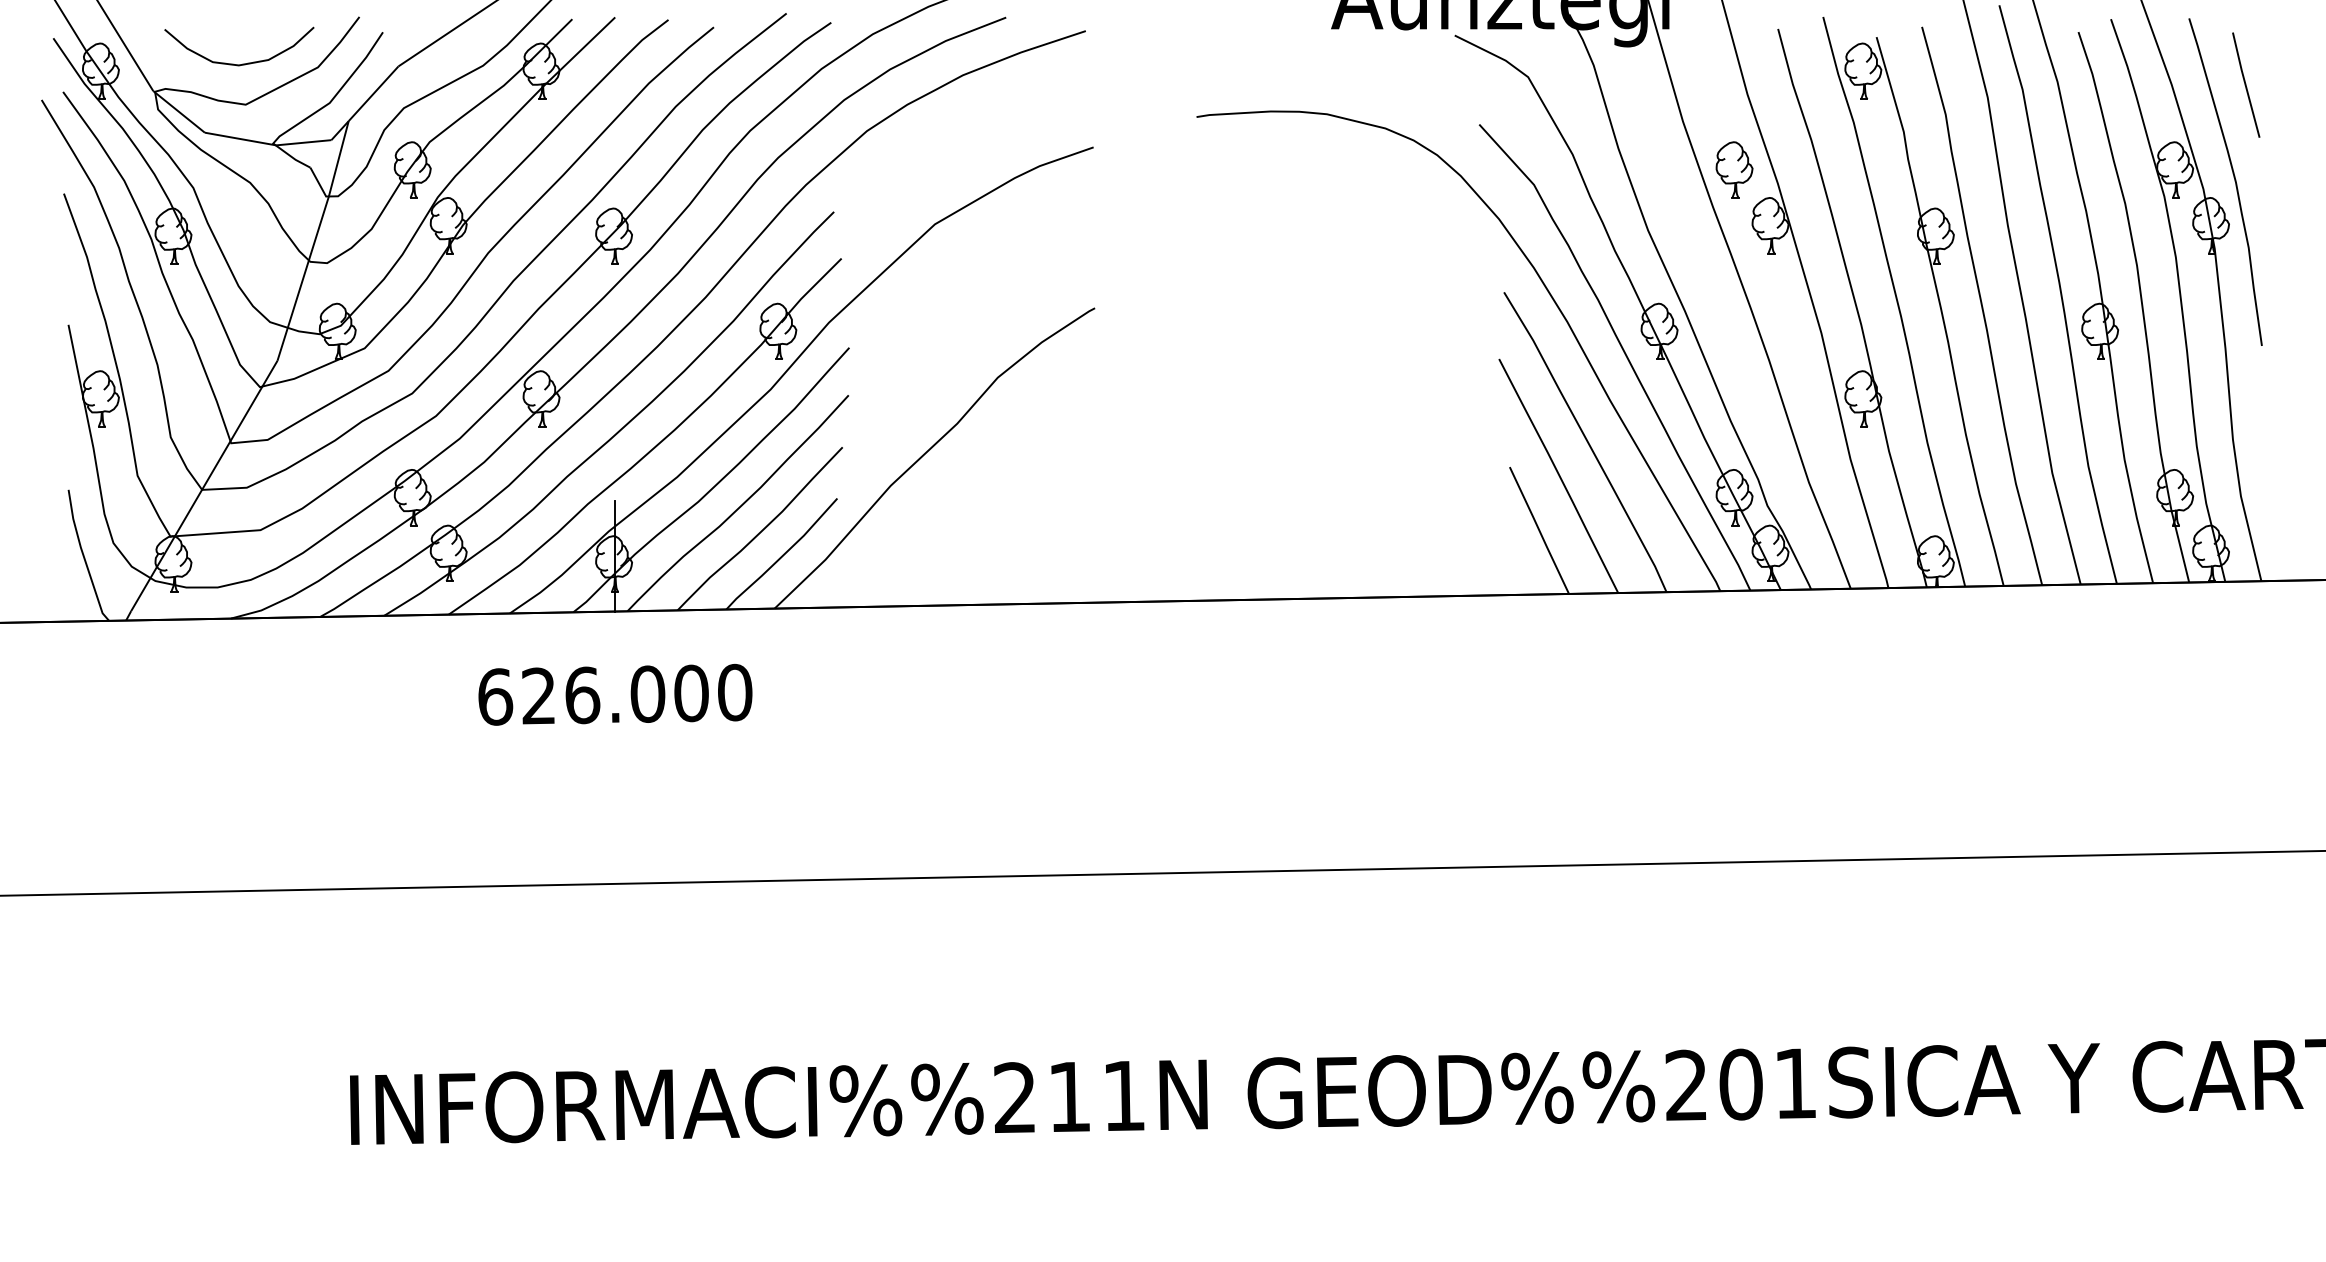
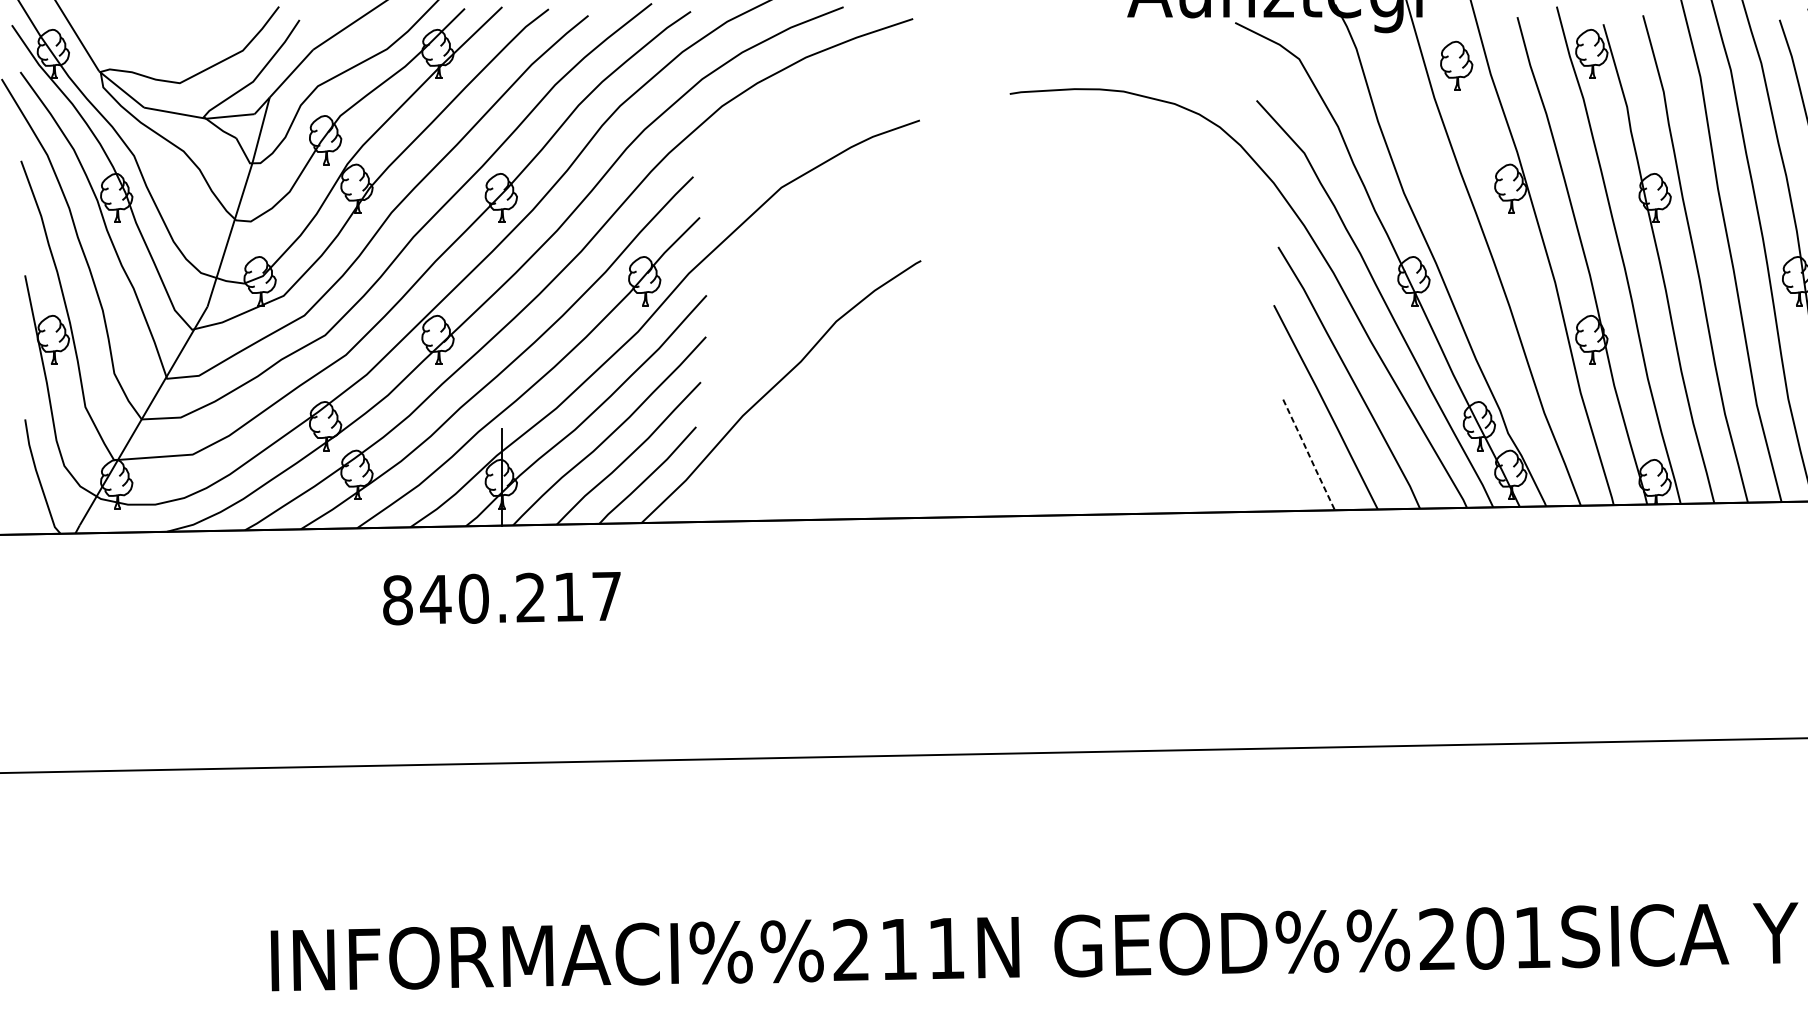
curve: (242, 63) -> (176, 47), removed
part: (1734, 169) -> (1456, 65), moved
line: (1539, 530) -> (1309, 454), solid -> dashed
text: (615, 694) -> (502, 598), 626.000 -> 840.217

